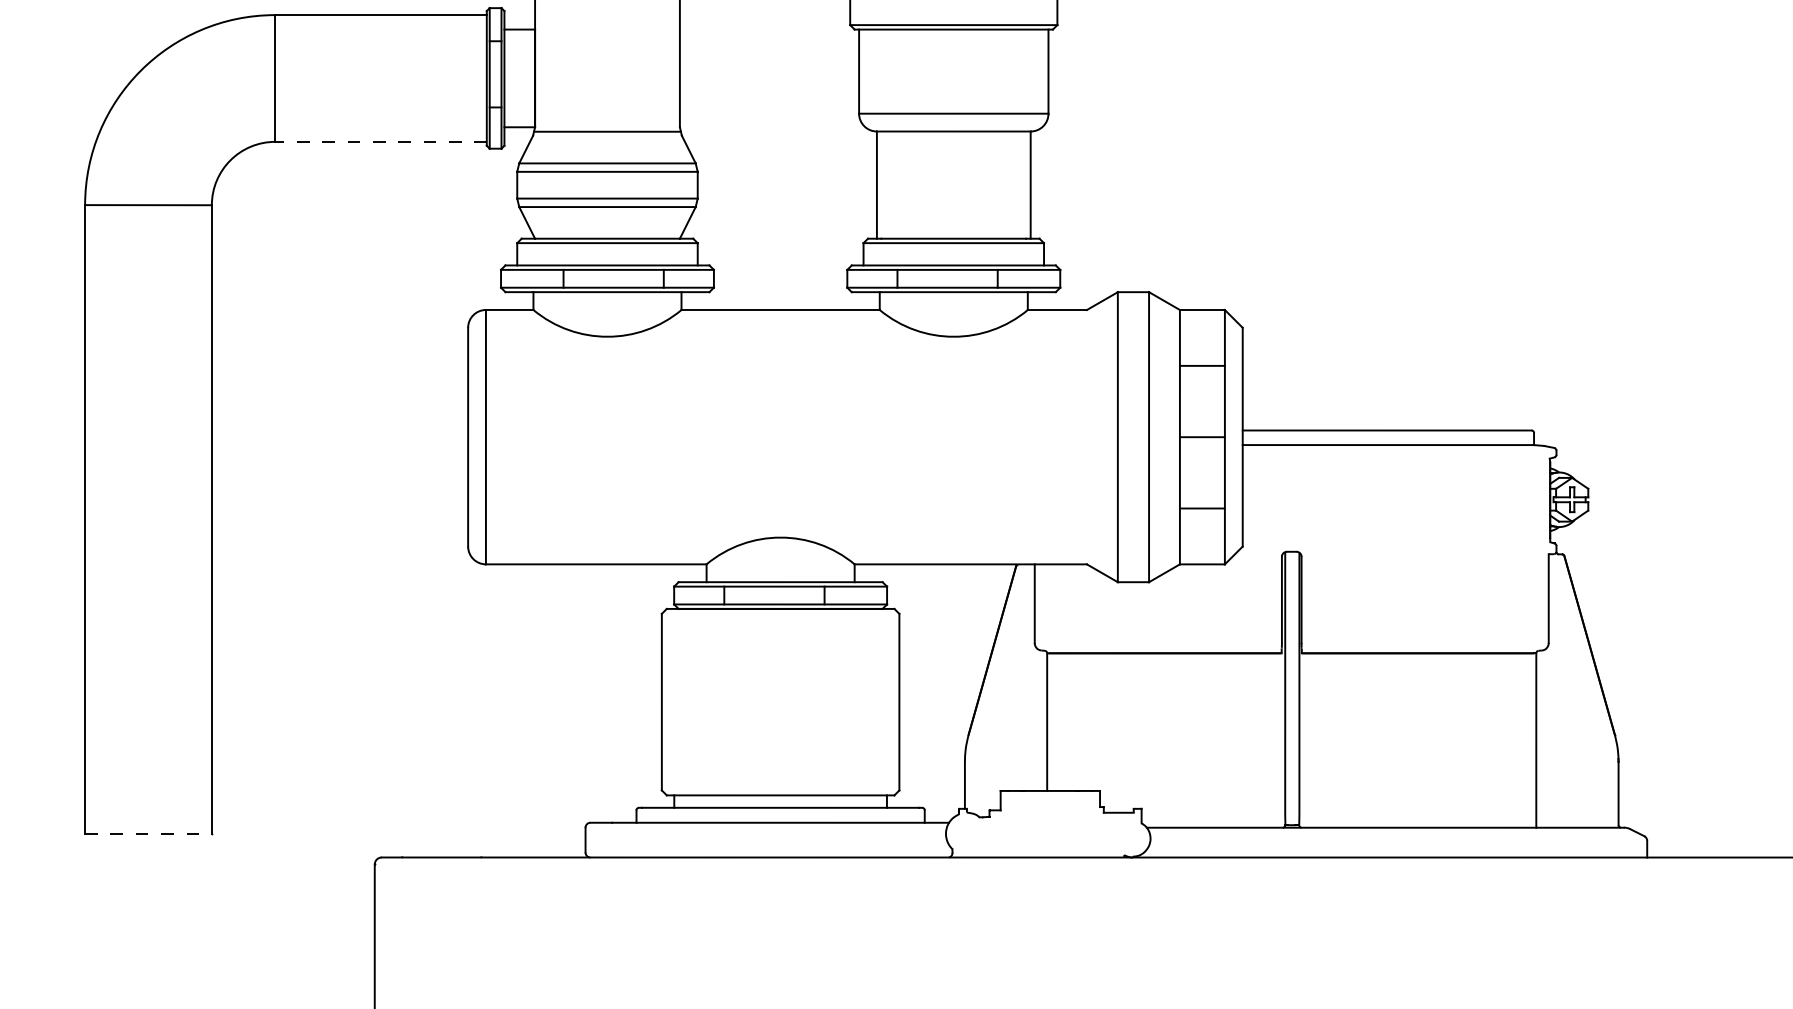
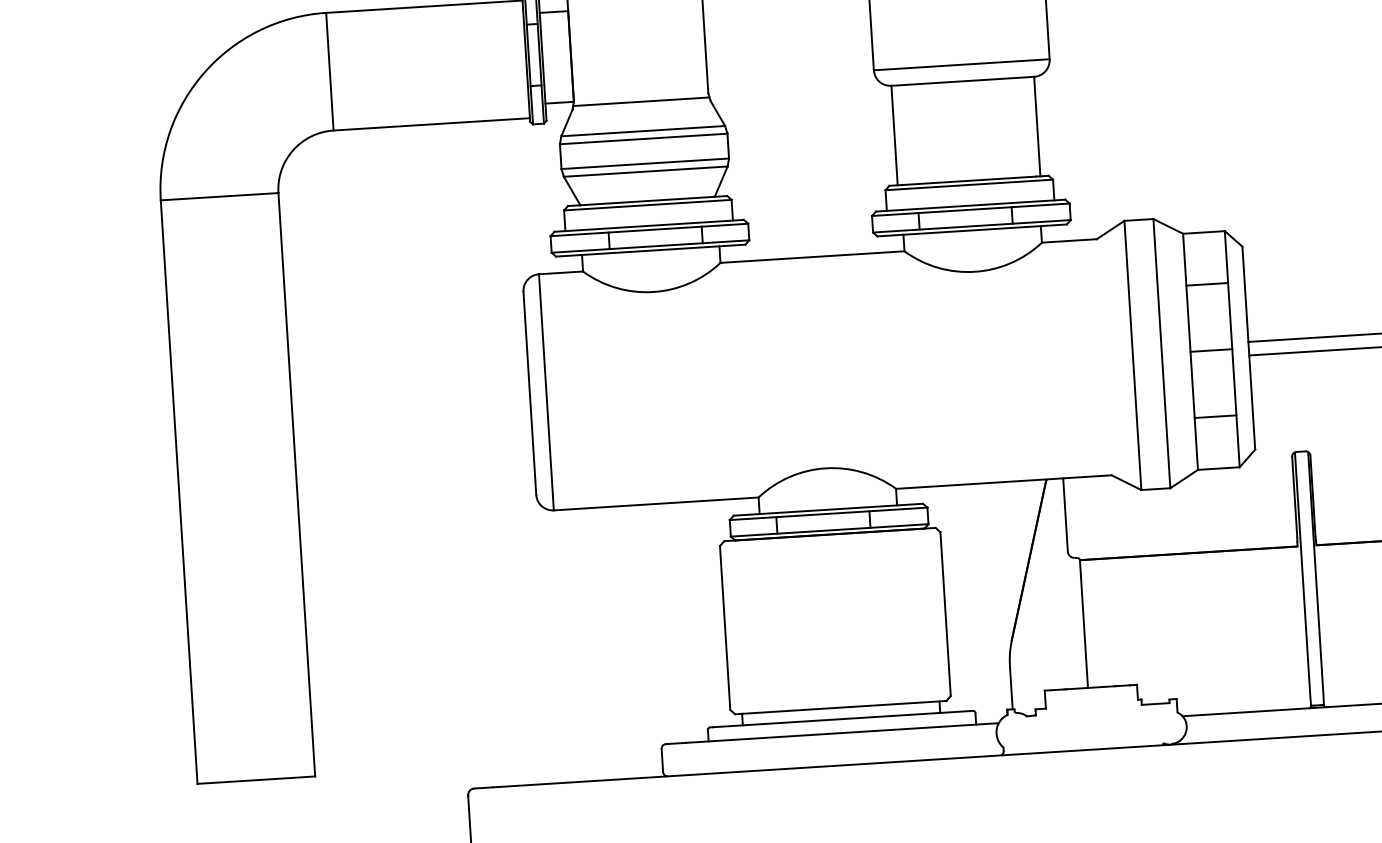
line: (381, 141) -> (432, 124), dashed -> solid
line: (148, 833) -> (256, 779), dashed -> solid

